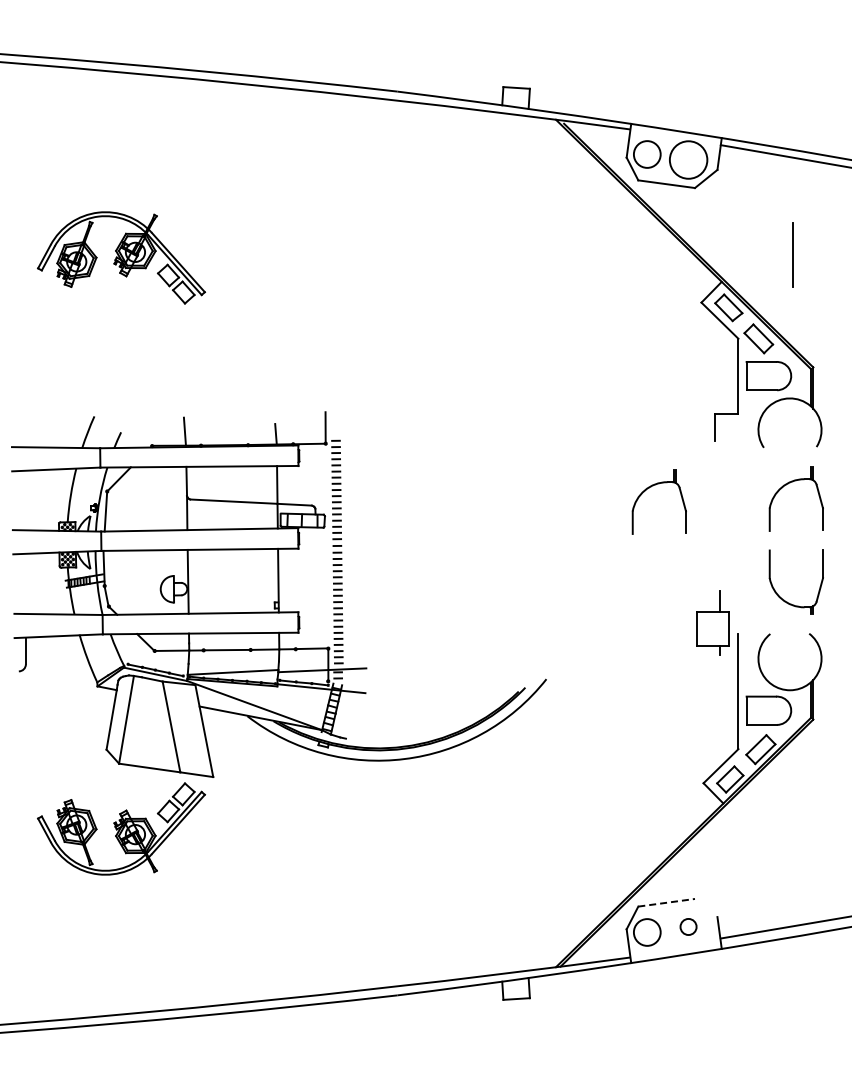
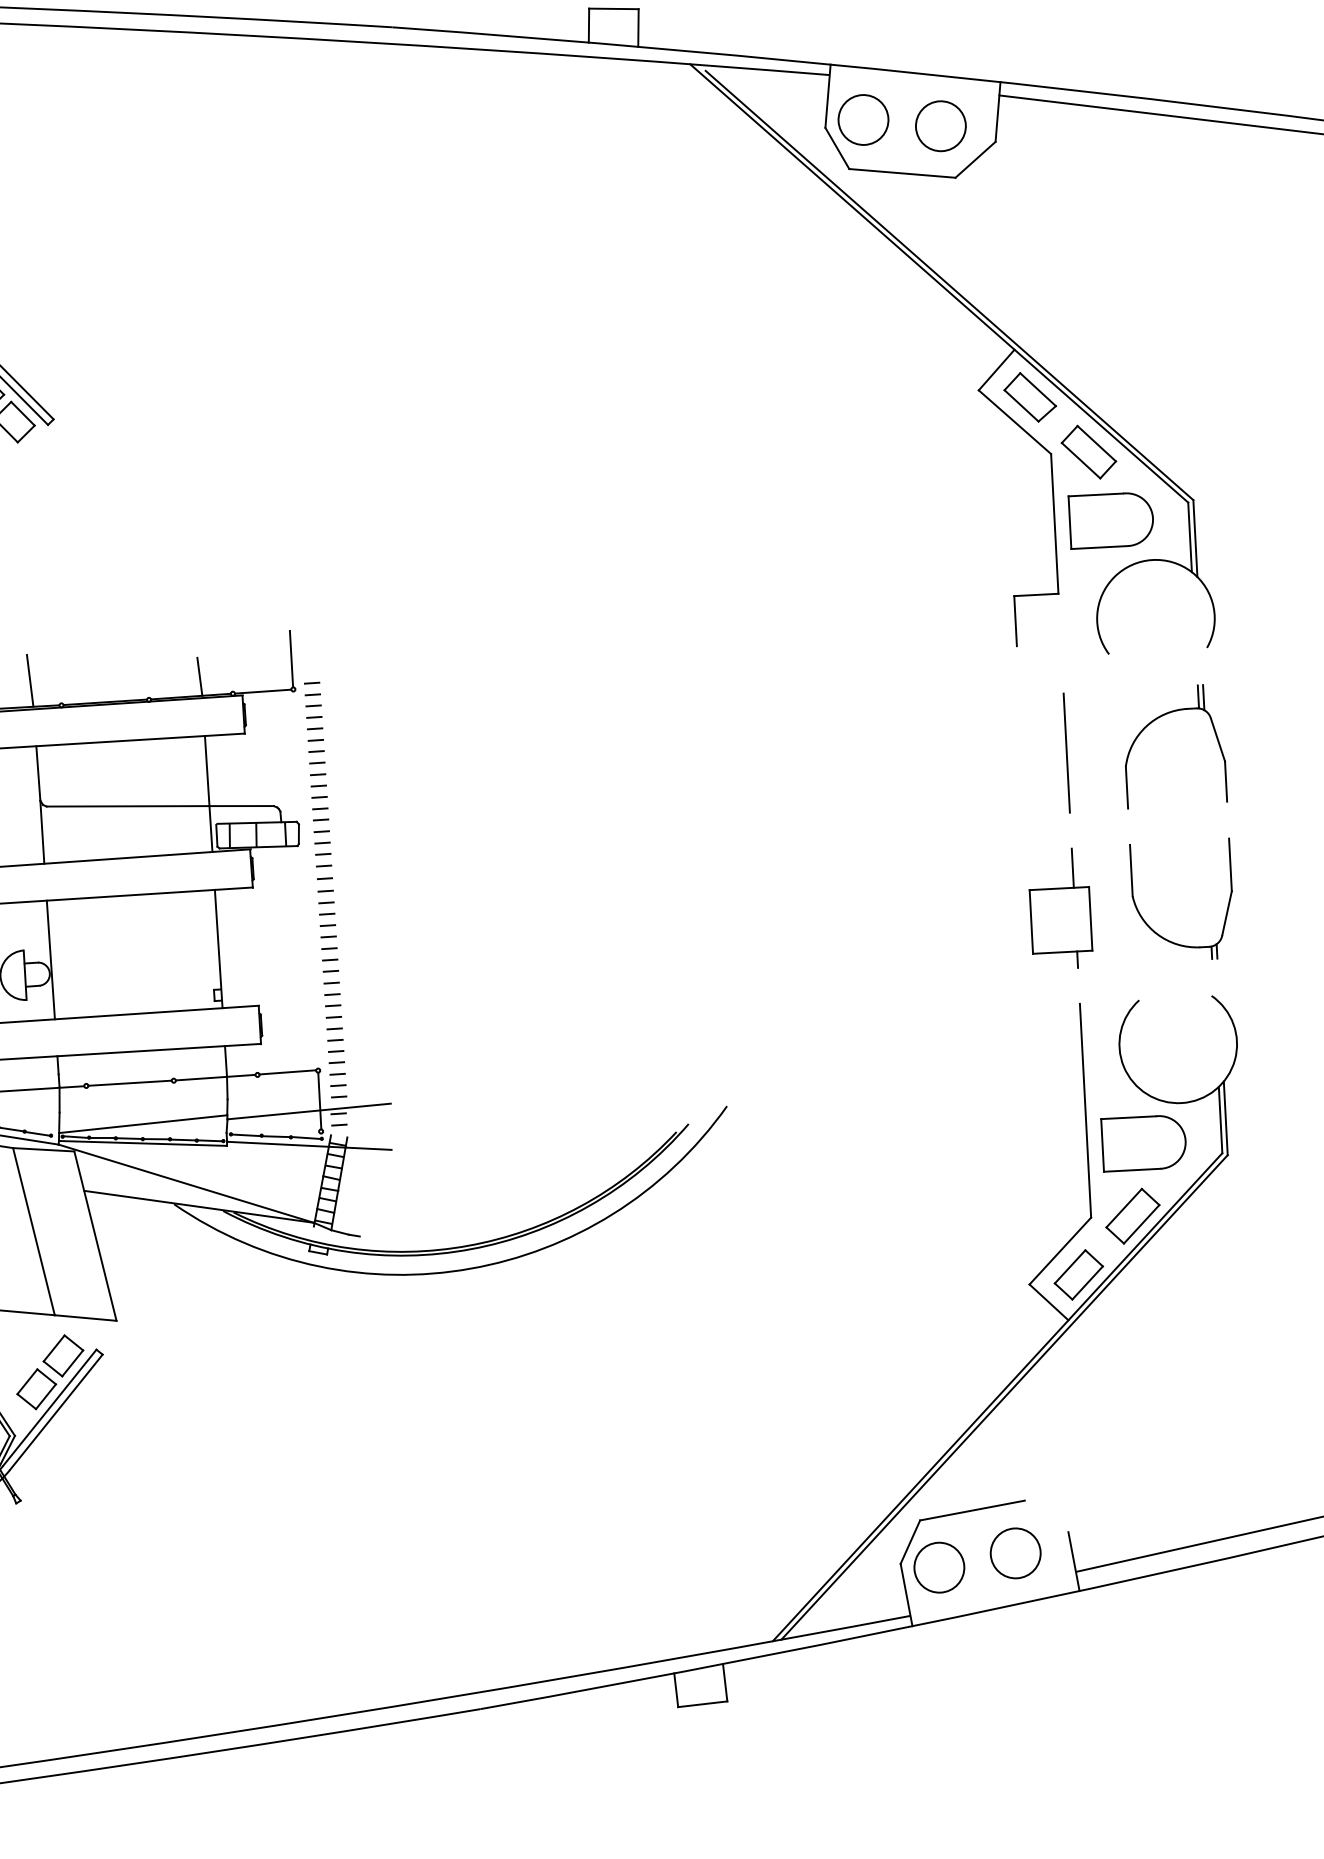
circle: (688, 159) -> (940, 125), size x0.71
line: (792, 254) -> (1065, 753), moved
part: (651, 487) -> (903, 739), removed
part: (712, 622) -> (1060, 908), moved
line: (666, 902) -> (972, 1510), dashed -> solid
circle: (688, 926) -> (1015, 1552), size x1.67

